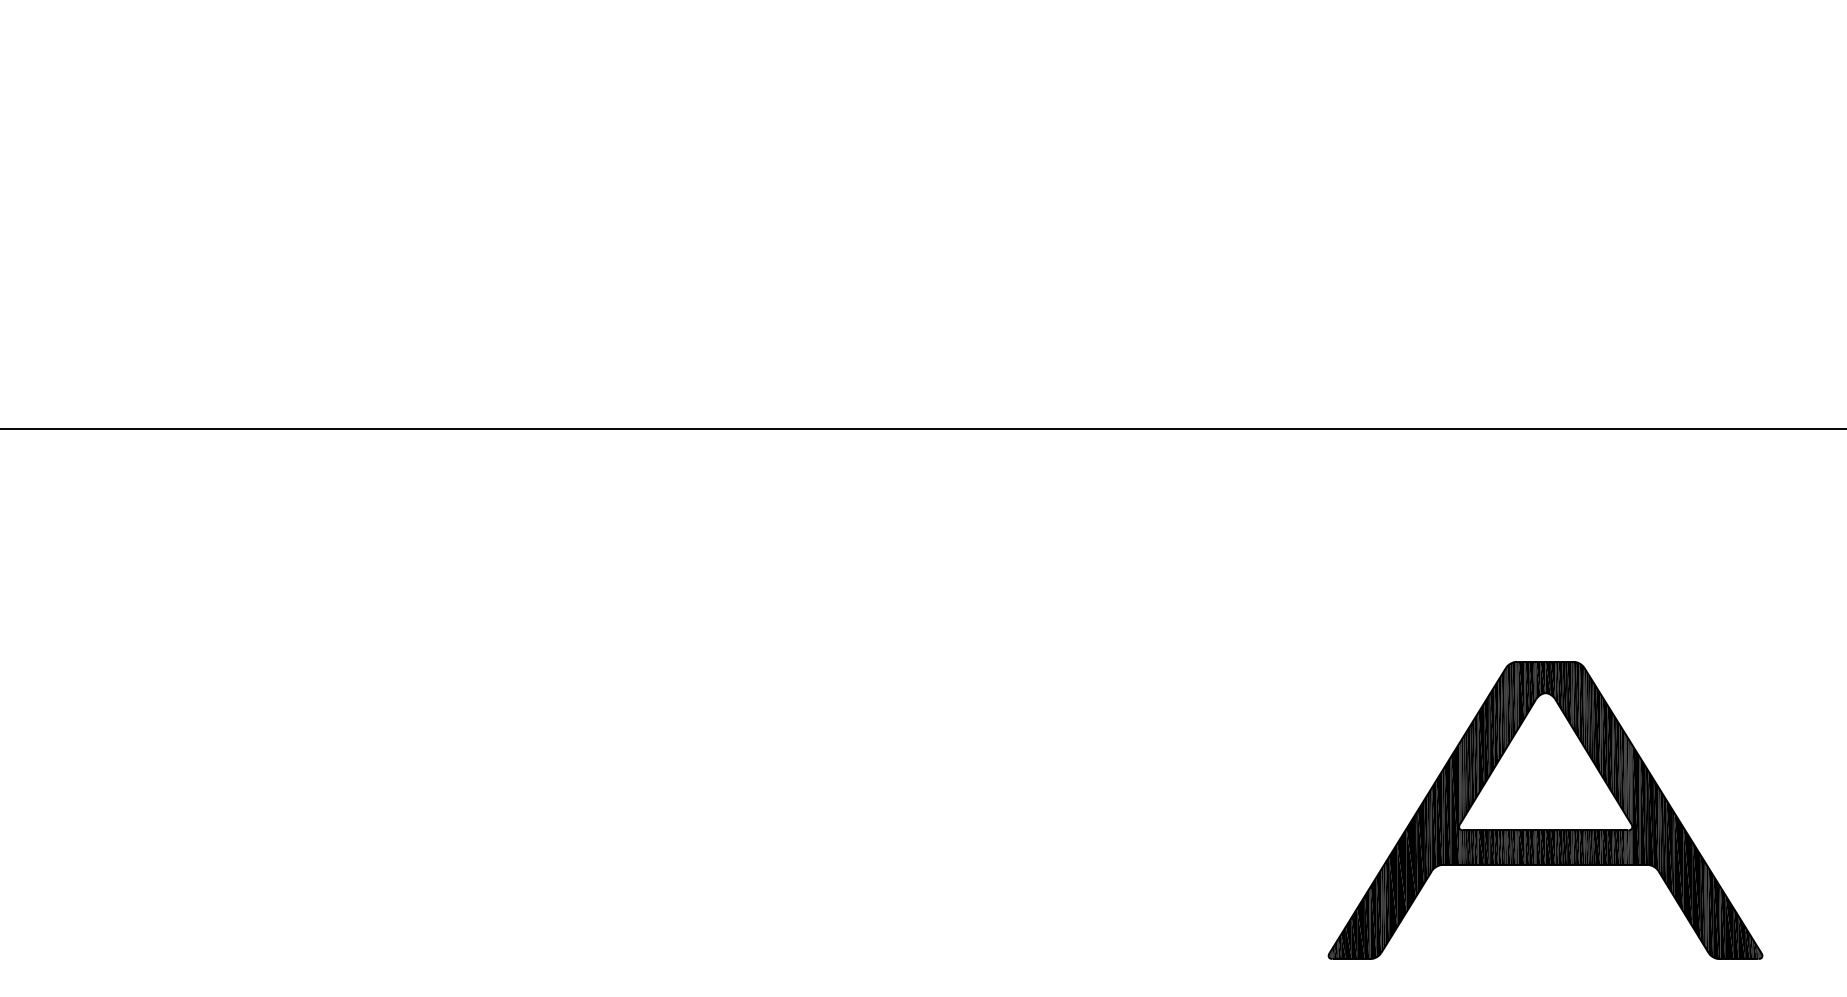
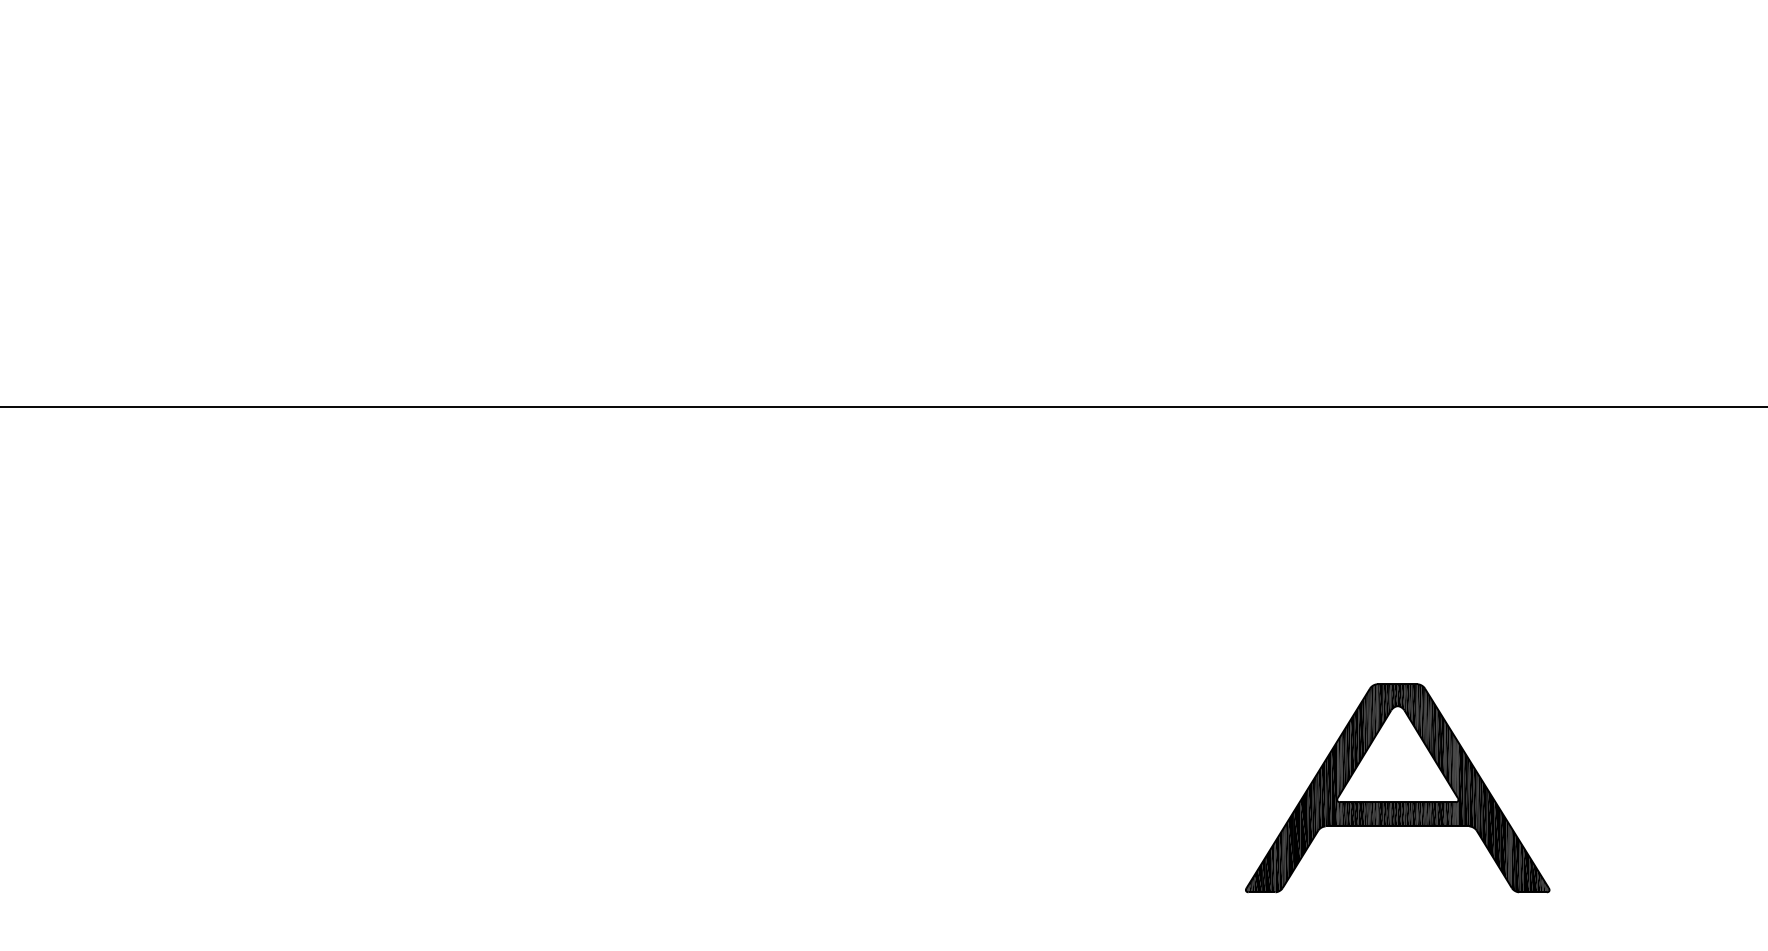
part: (1545, 810) -> (1397, 788), size x0.7

